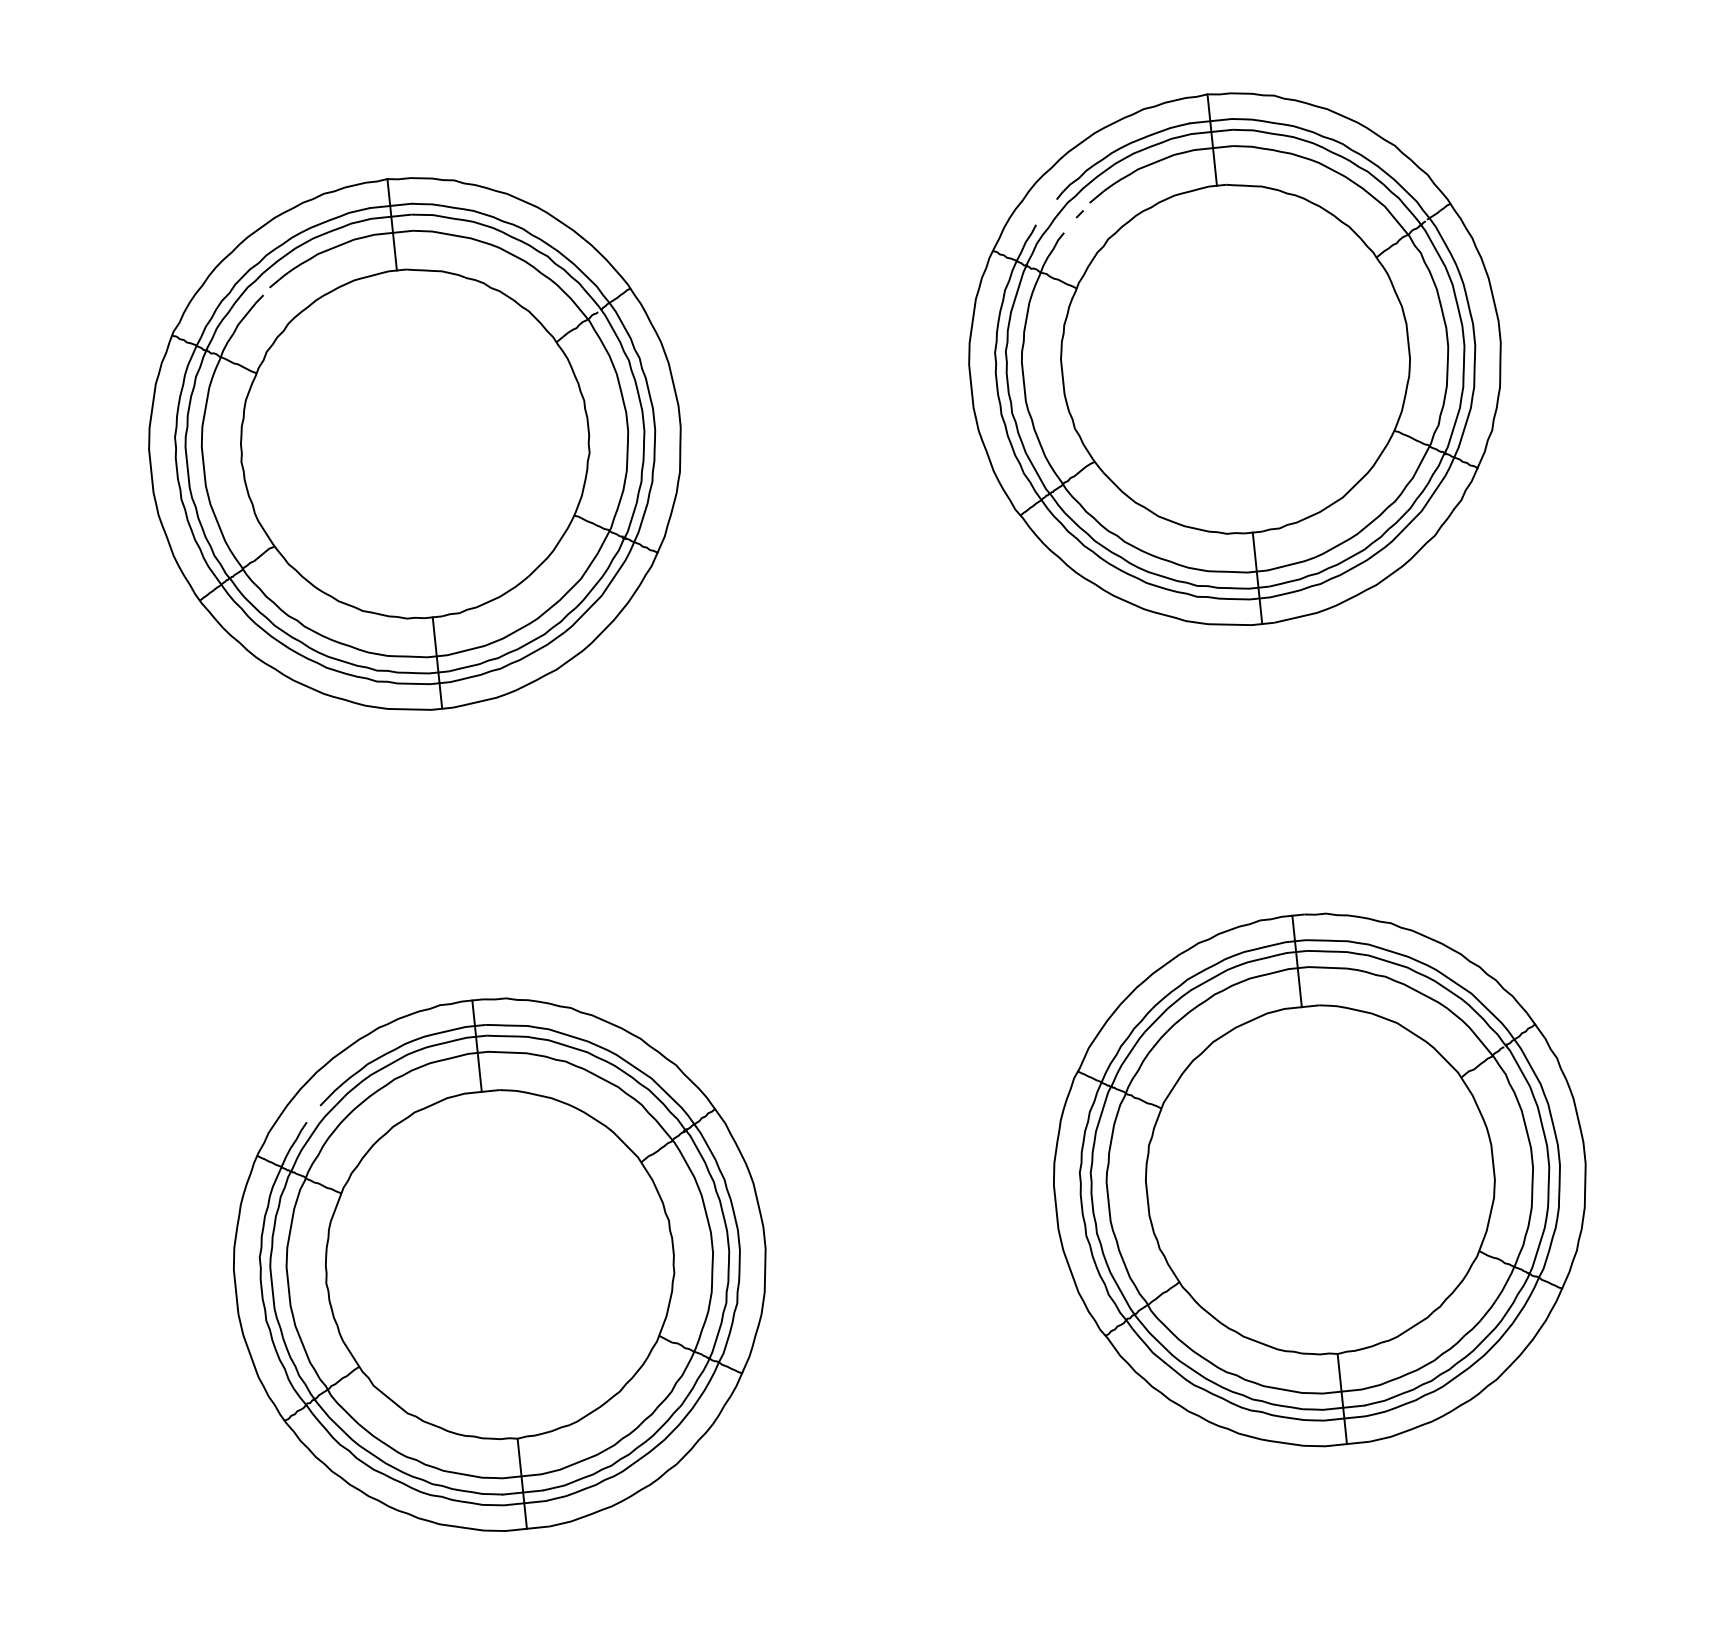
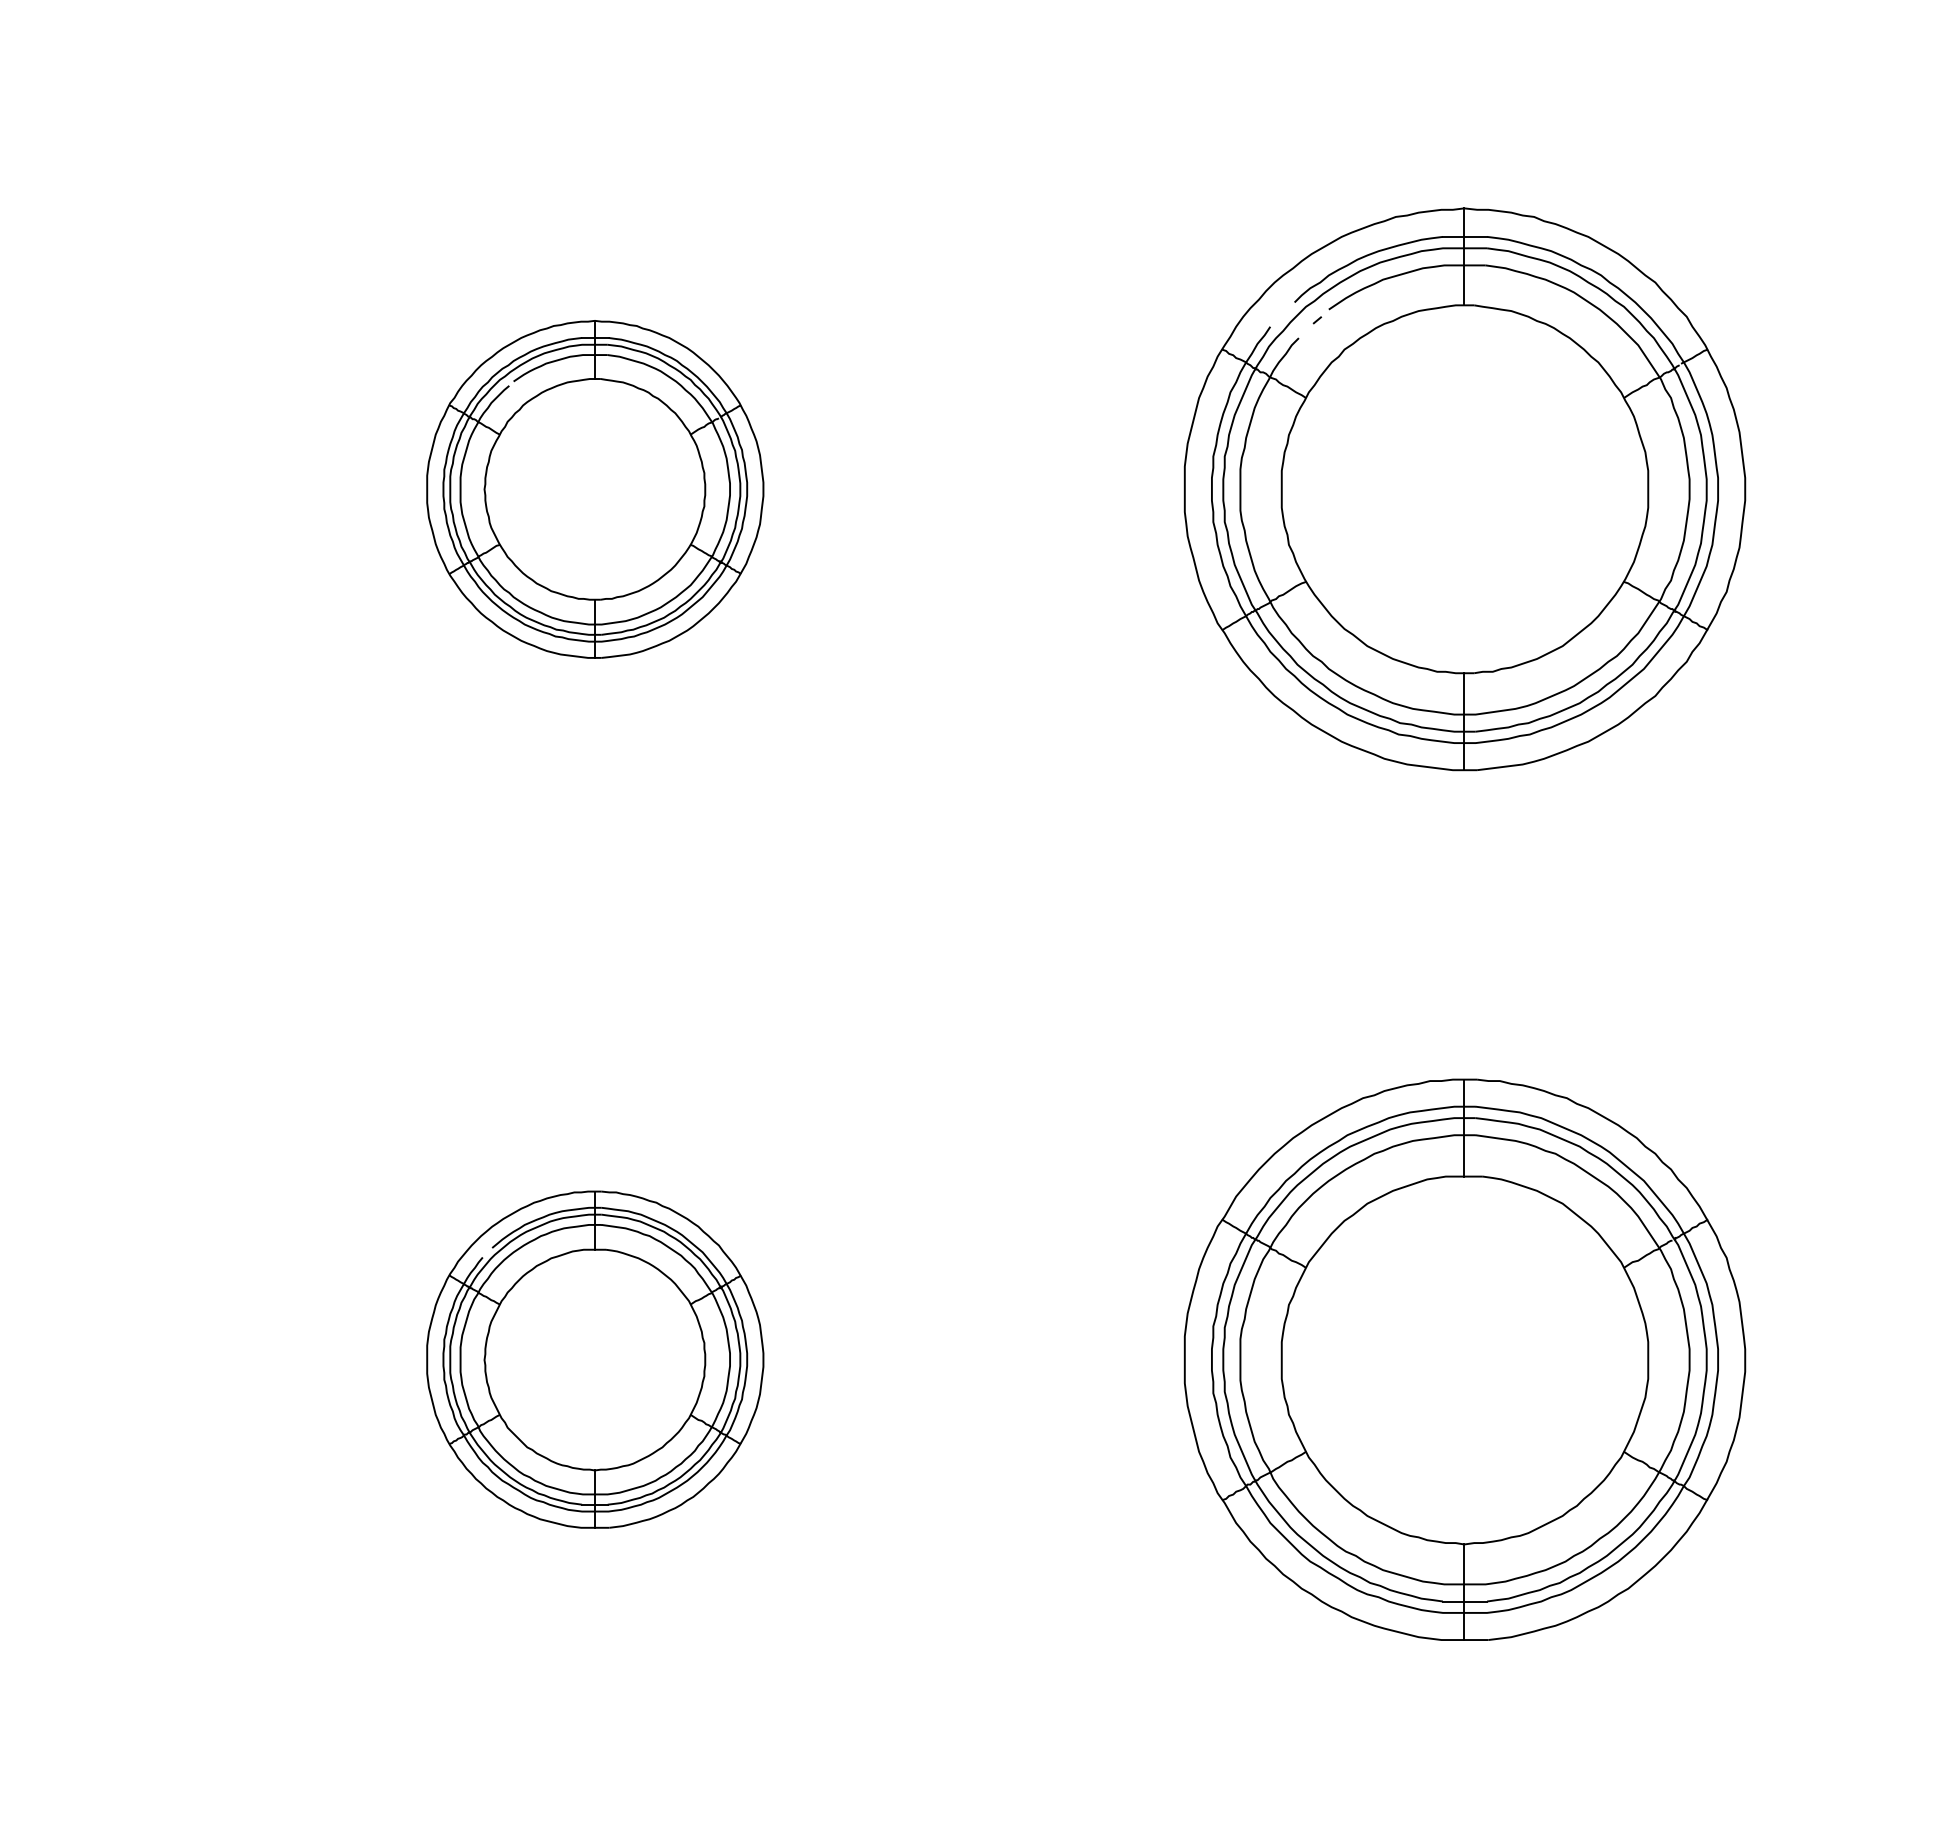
part: (415, 444) -> (595, 489), size x0.6
part: (500, 1264) -> (595, 1359), size x0.6

